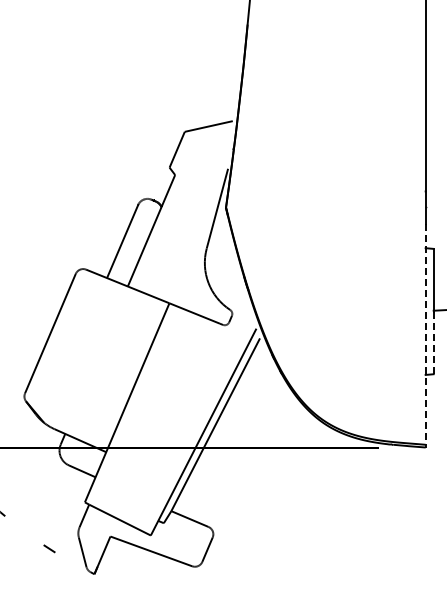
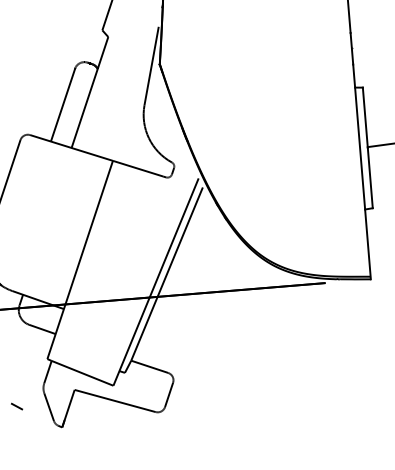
line: (425, 335) -> (361, 171), dashed -> solid
line: (433, 343) -> (370, 178), dashed -> solid

